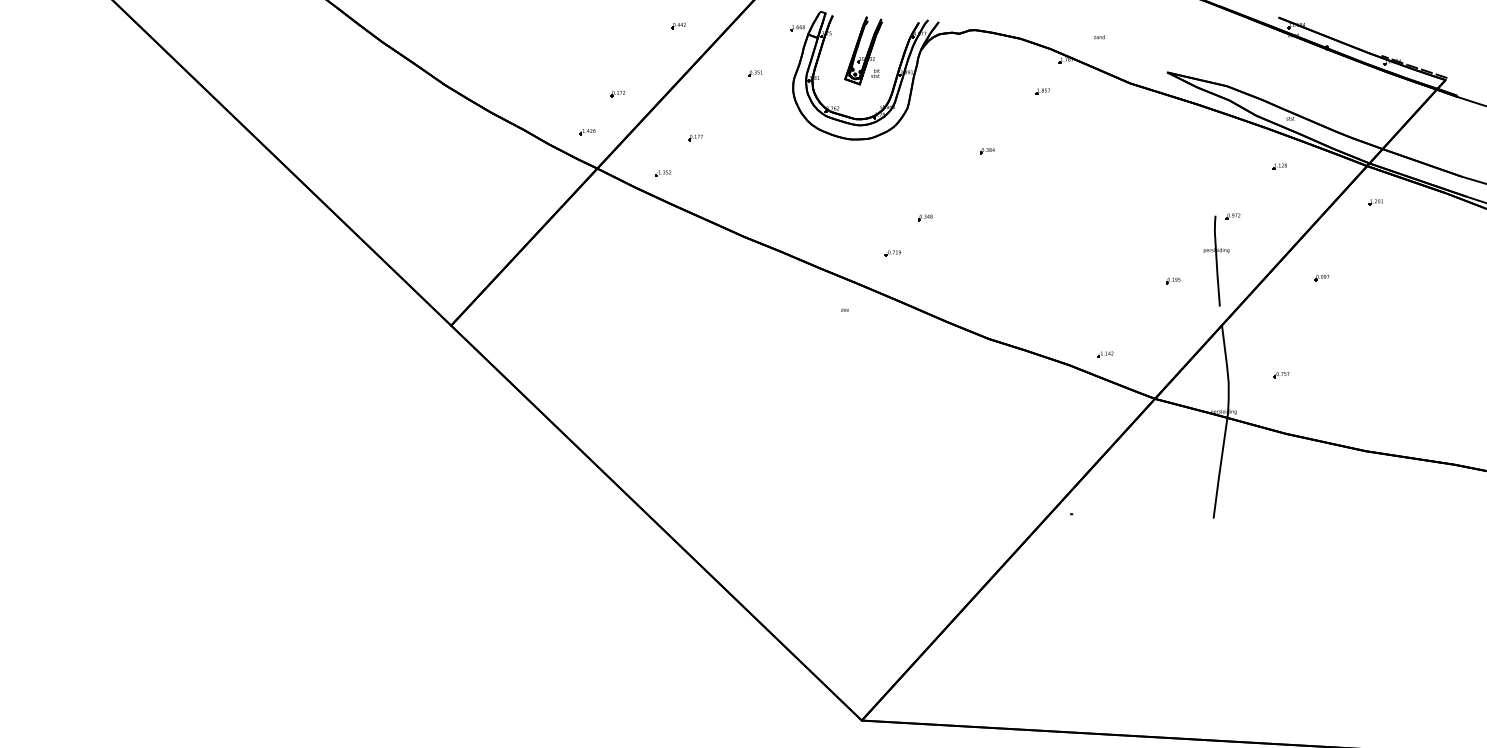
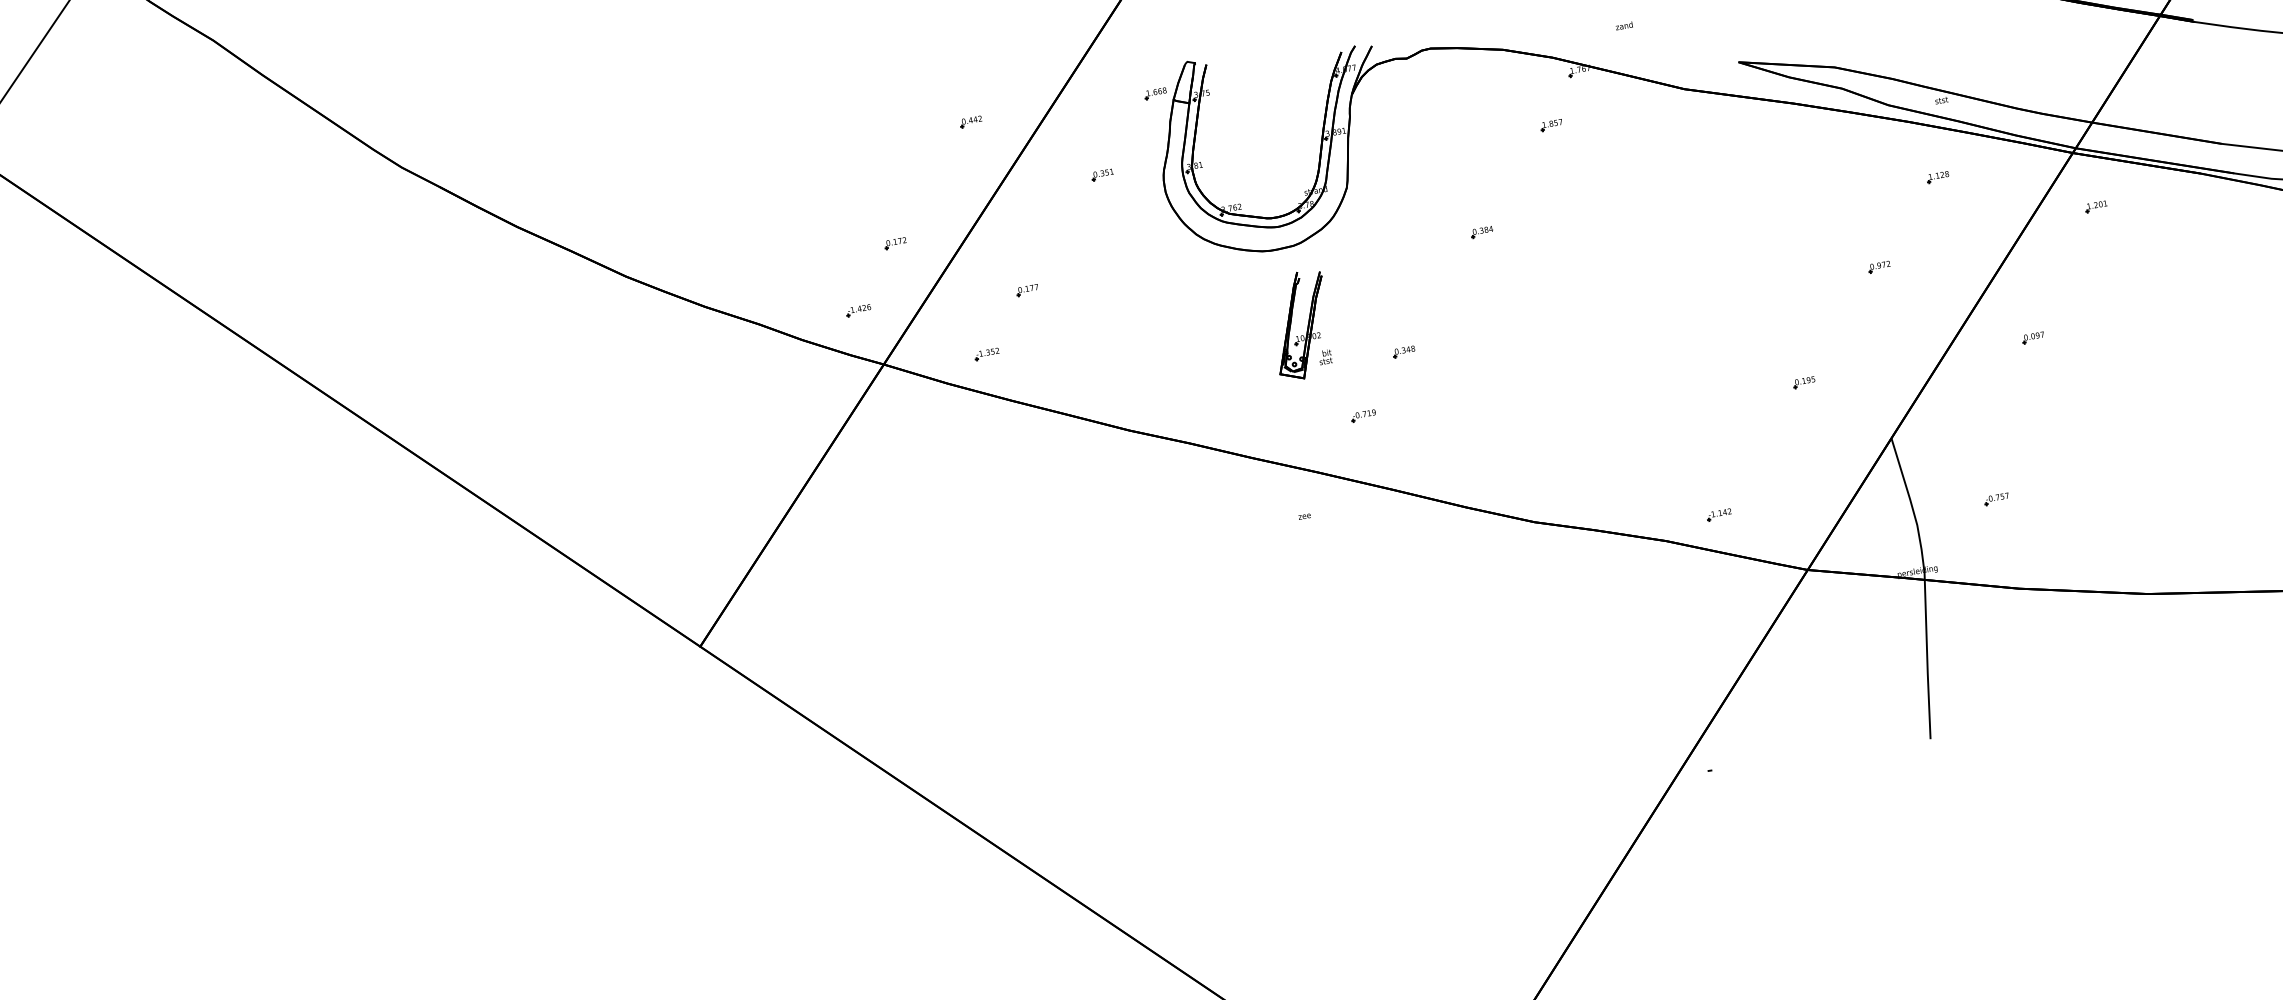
part: (863, 50) -> (1300, 325), moved
part: (1216, 260) -> (1865, 339), removed

